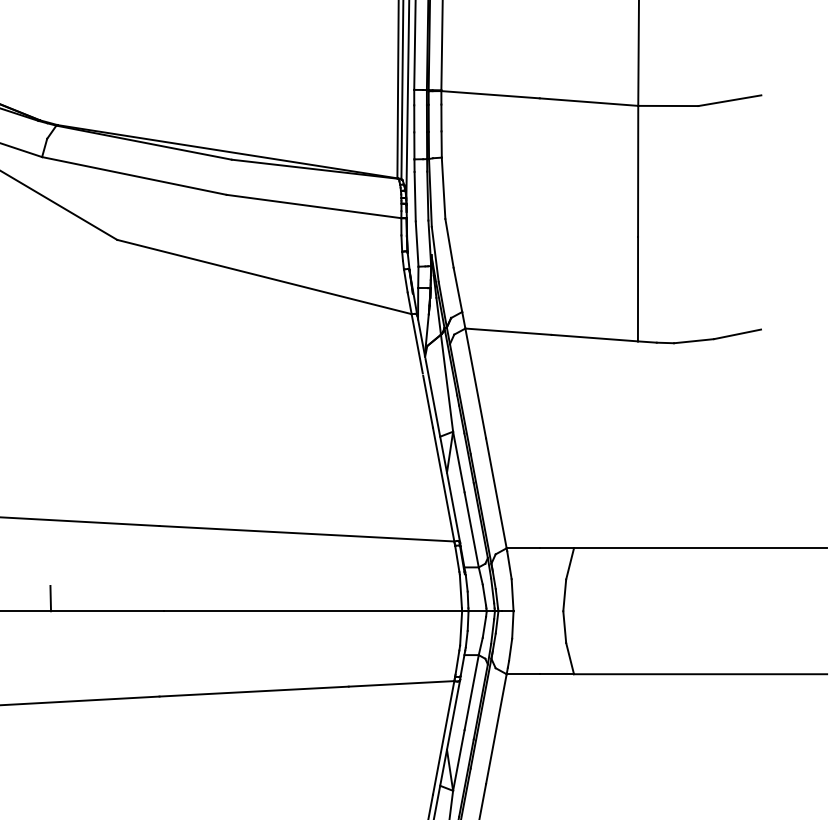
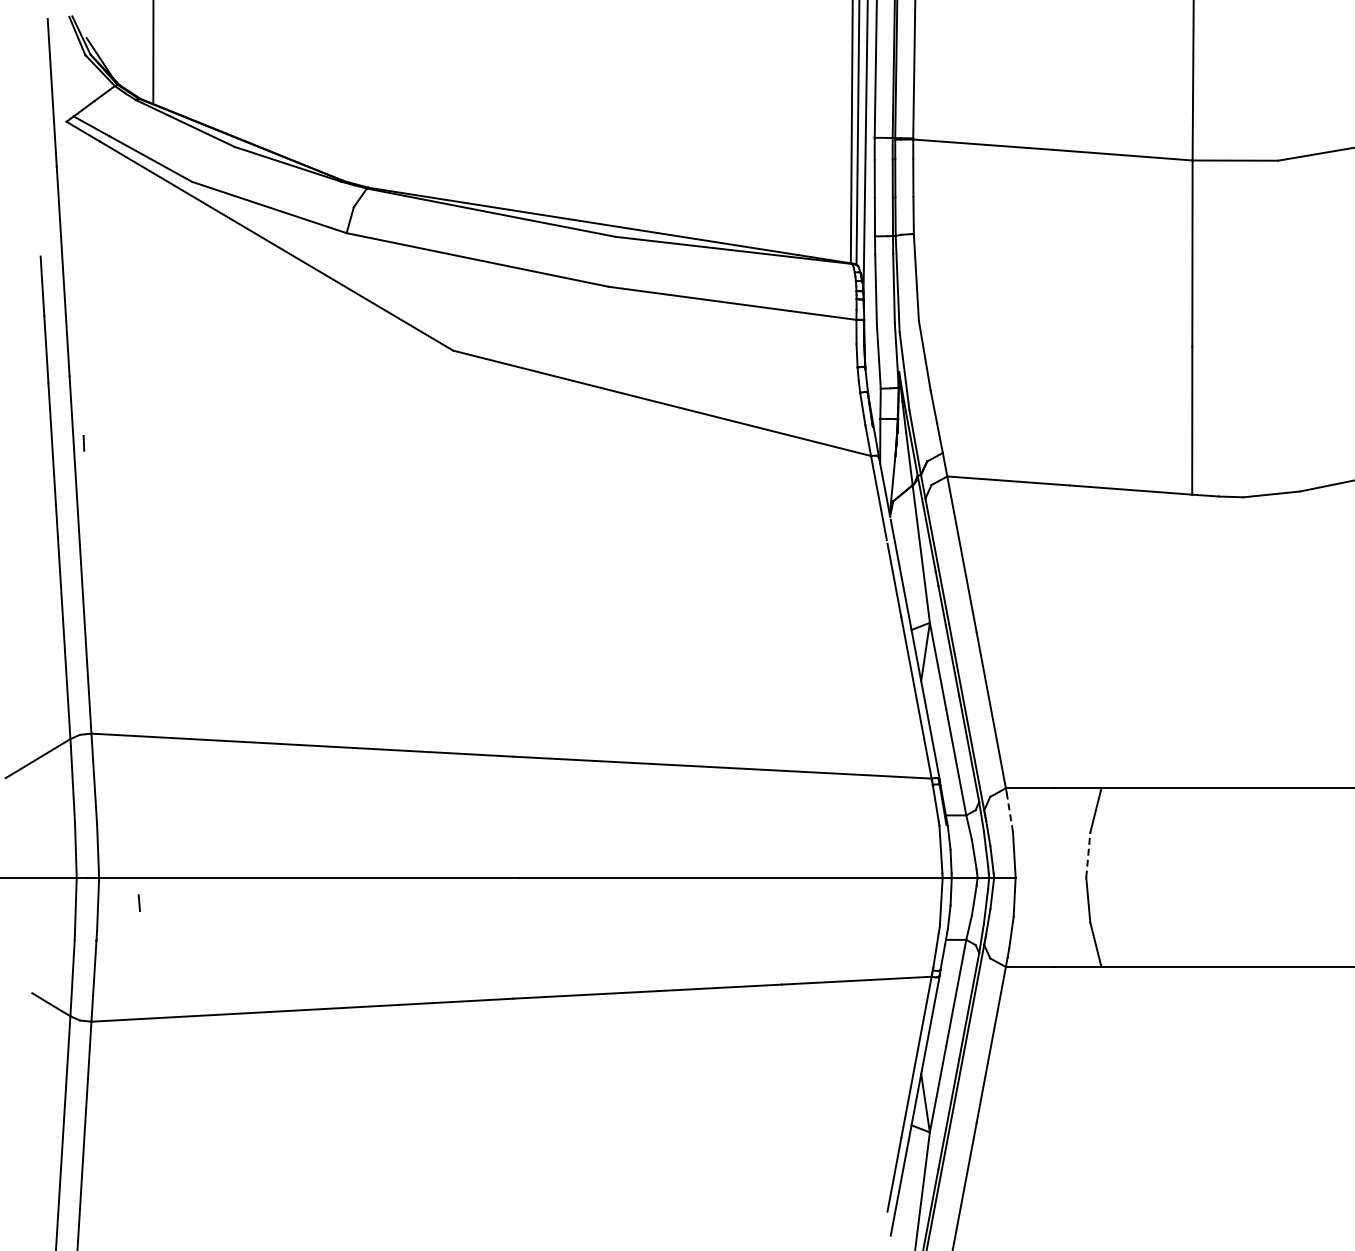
line: (509, 564) -> (1009, 811), solid -> dashed
line: (564, 595) -> (1088, 855), solid -> dashed
line: (50, 598) -> (358, 859), removed

